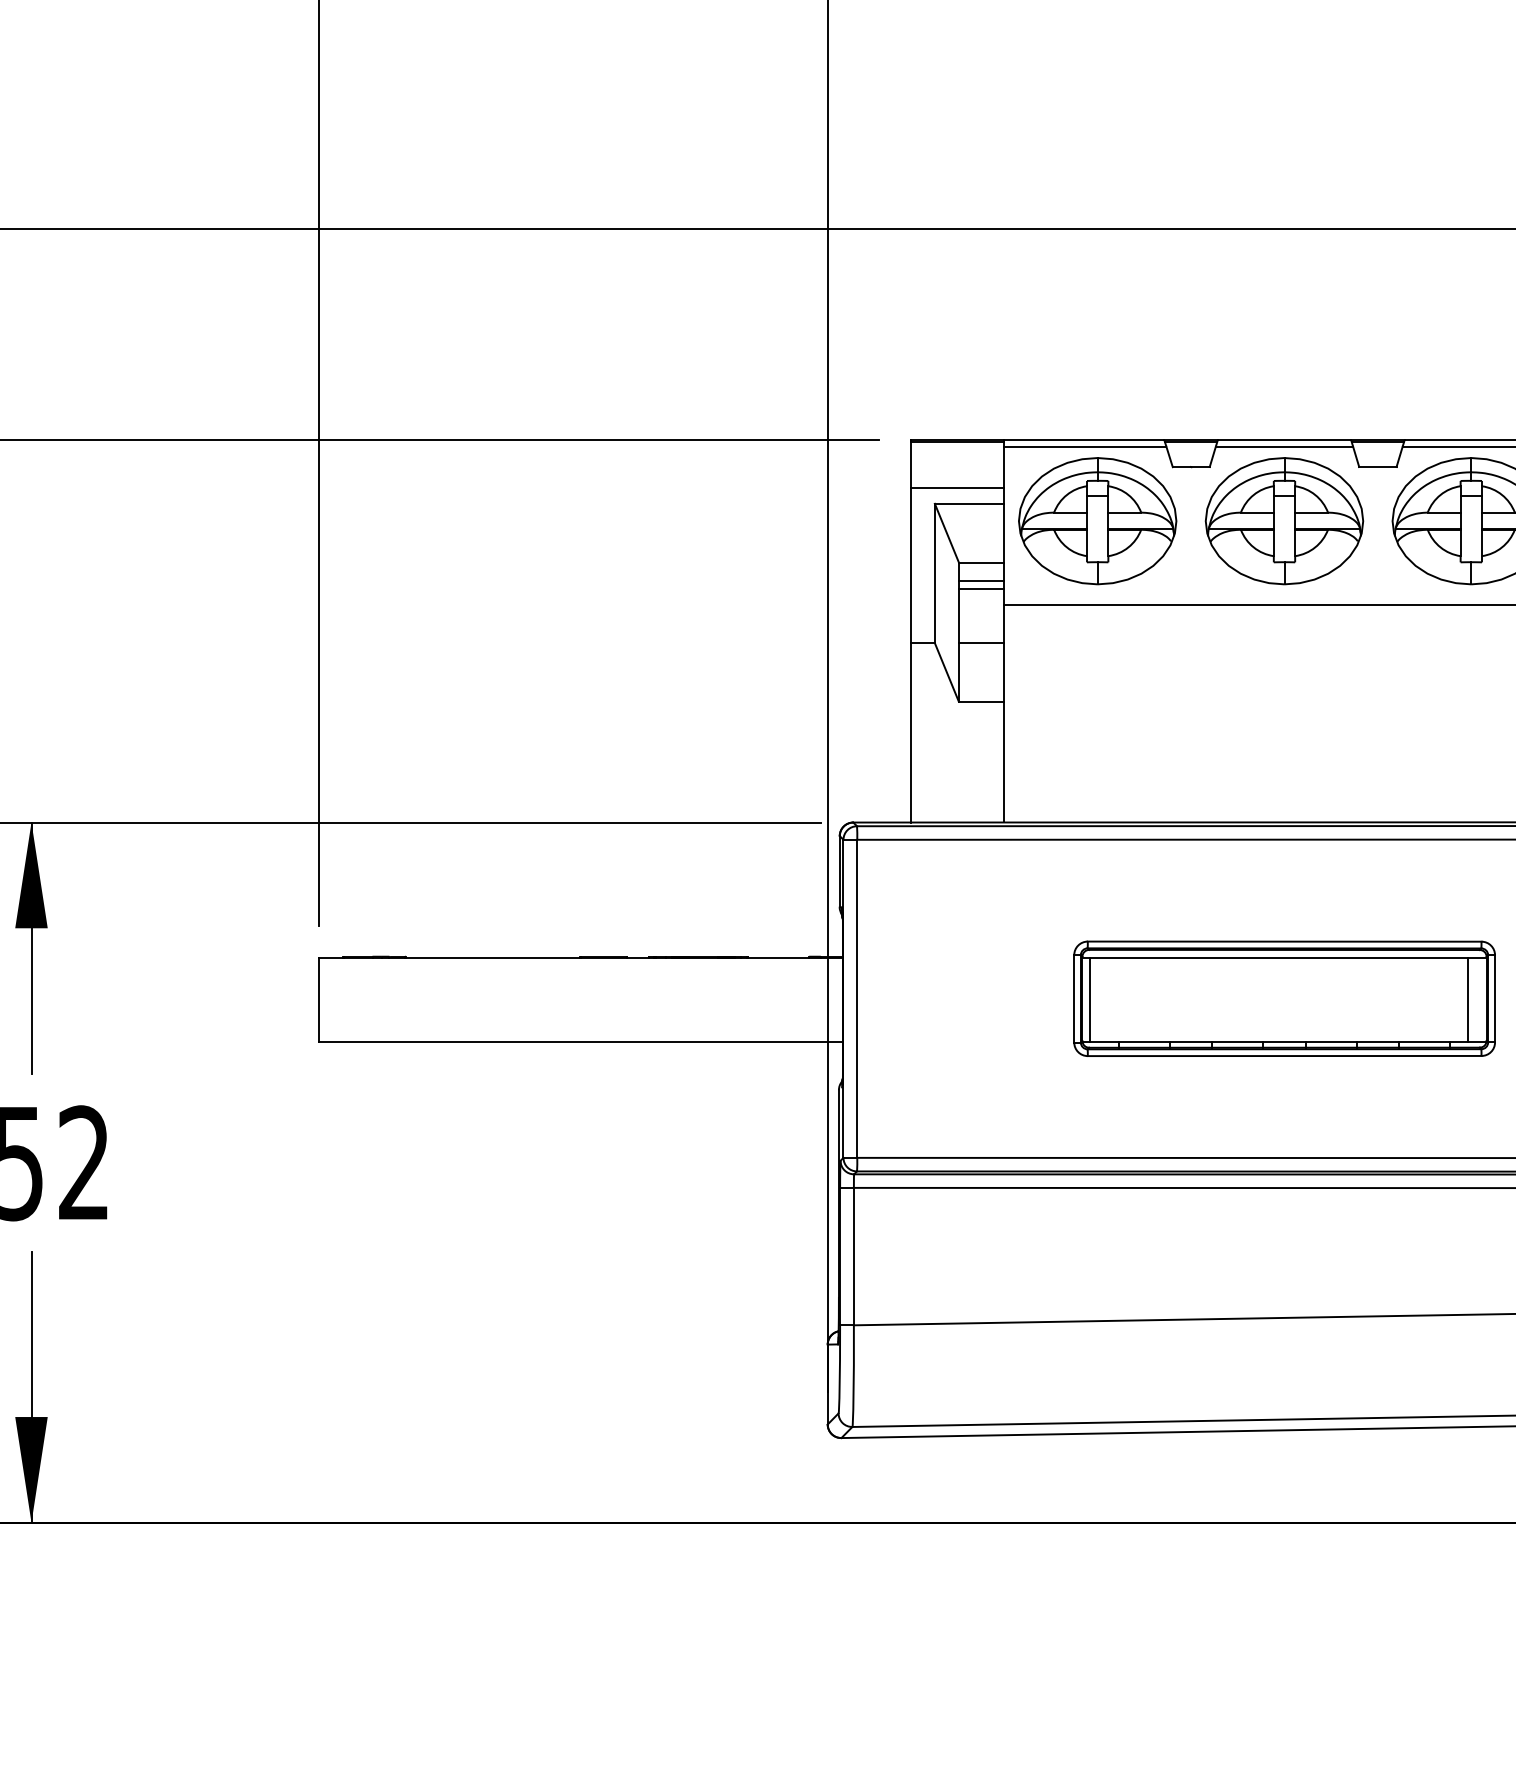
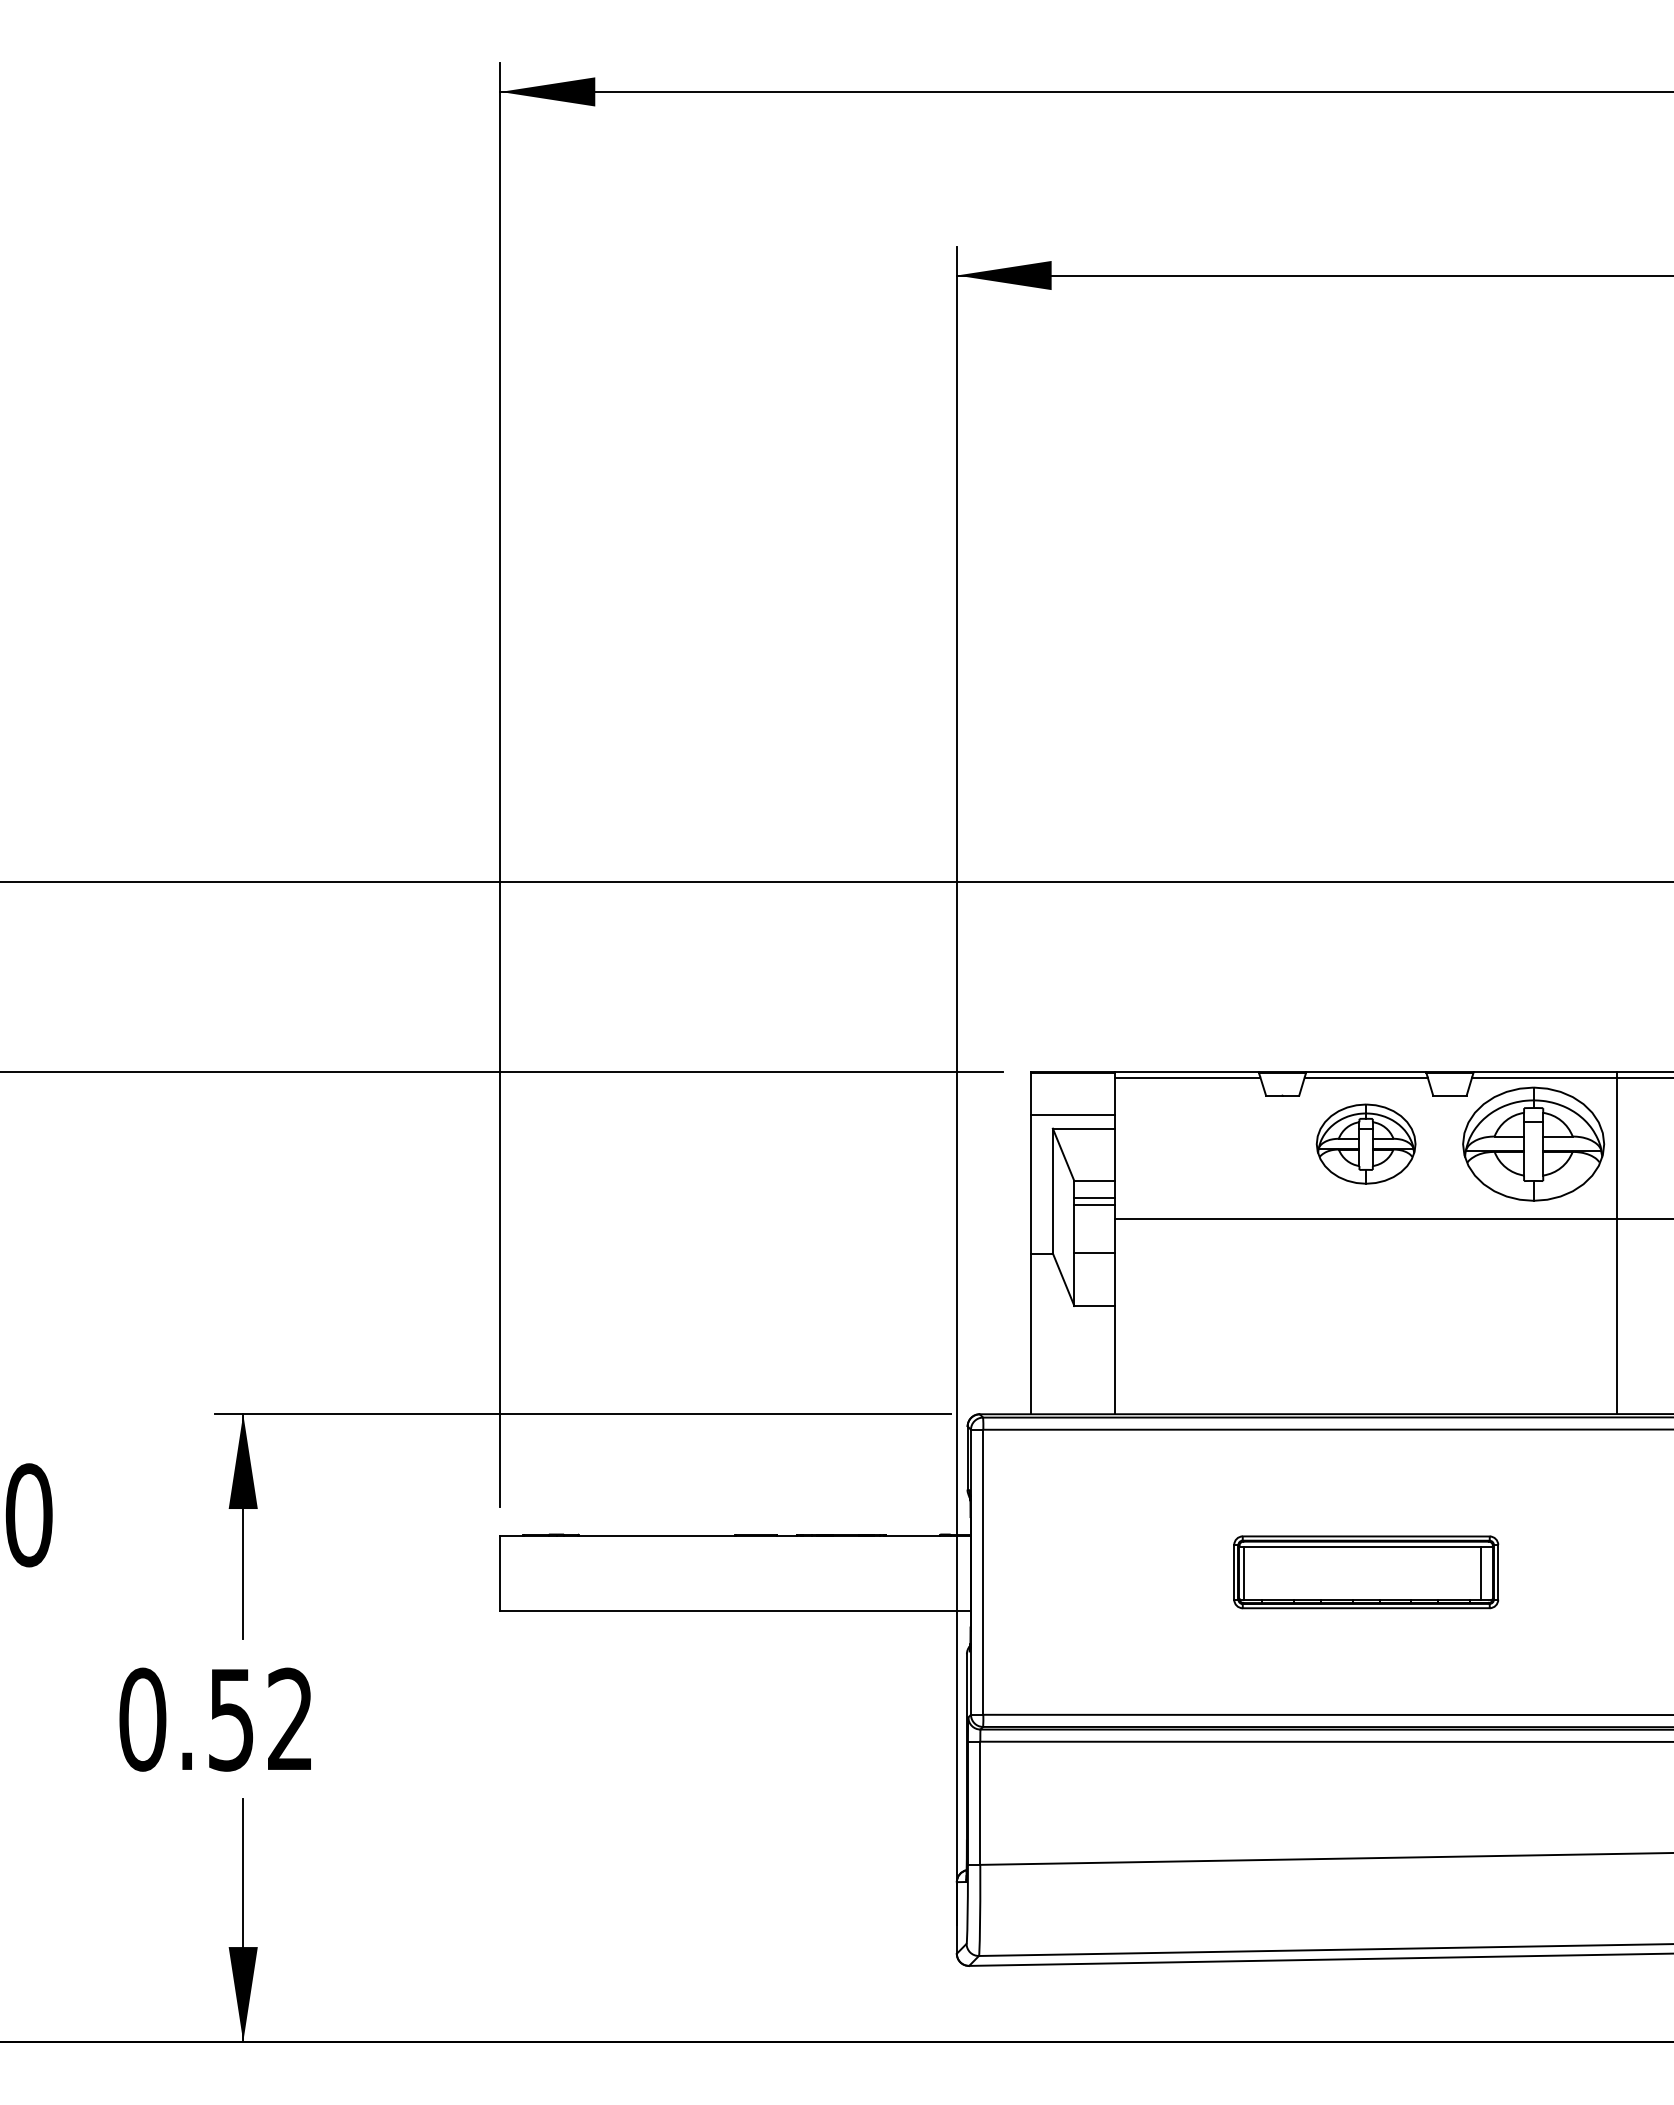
part: (1097, 520) -> (1198, 1143), removed
part: (1283, 520) -> (1365, 1143), size x0.7
part: (1283, 999) -> (1365, 1572), size x0.7

